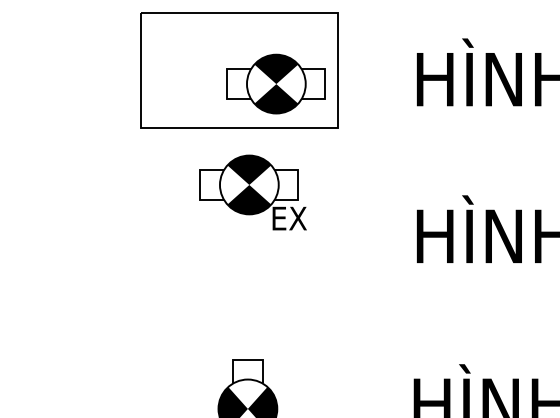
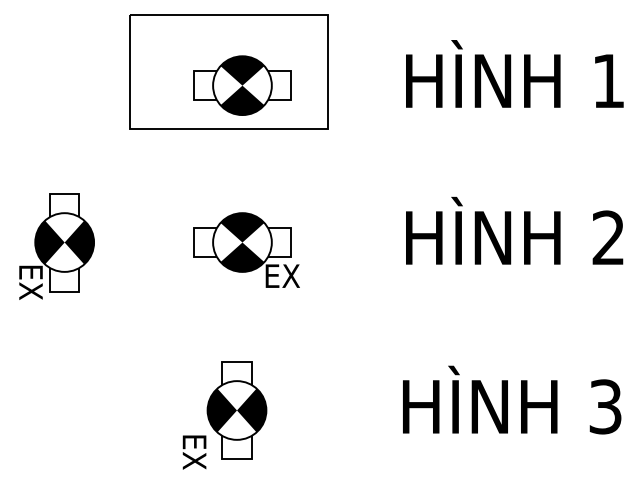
part: (276, 83) -> (242, 85), moved
part: (253, 191) -> (246, 249), moved
part: (67, 244) -> (56, 246), added

